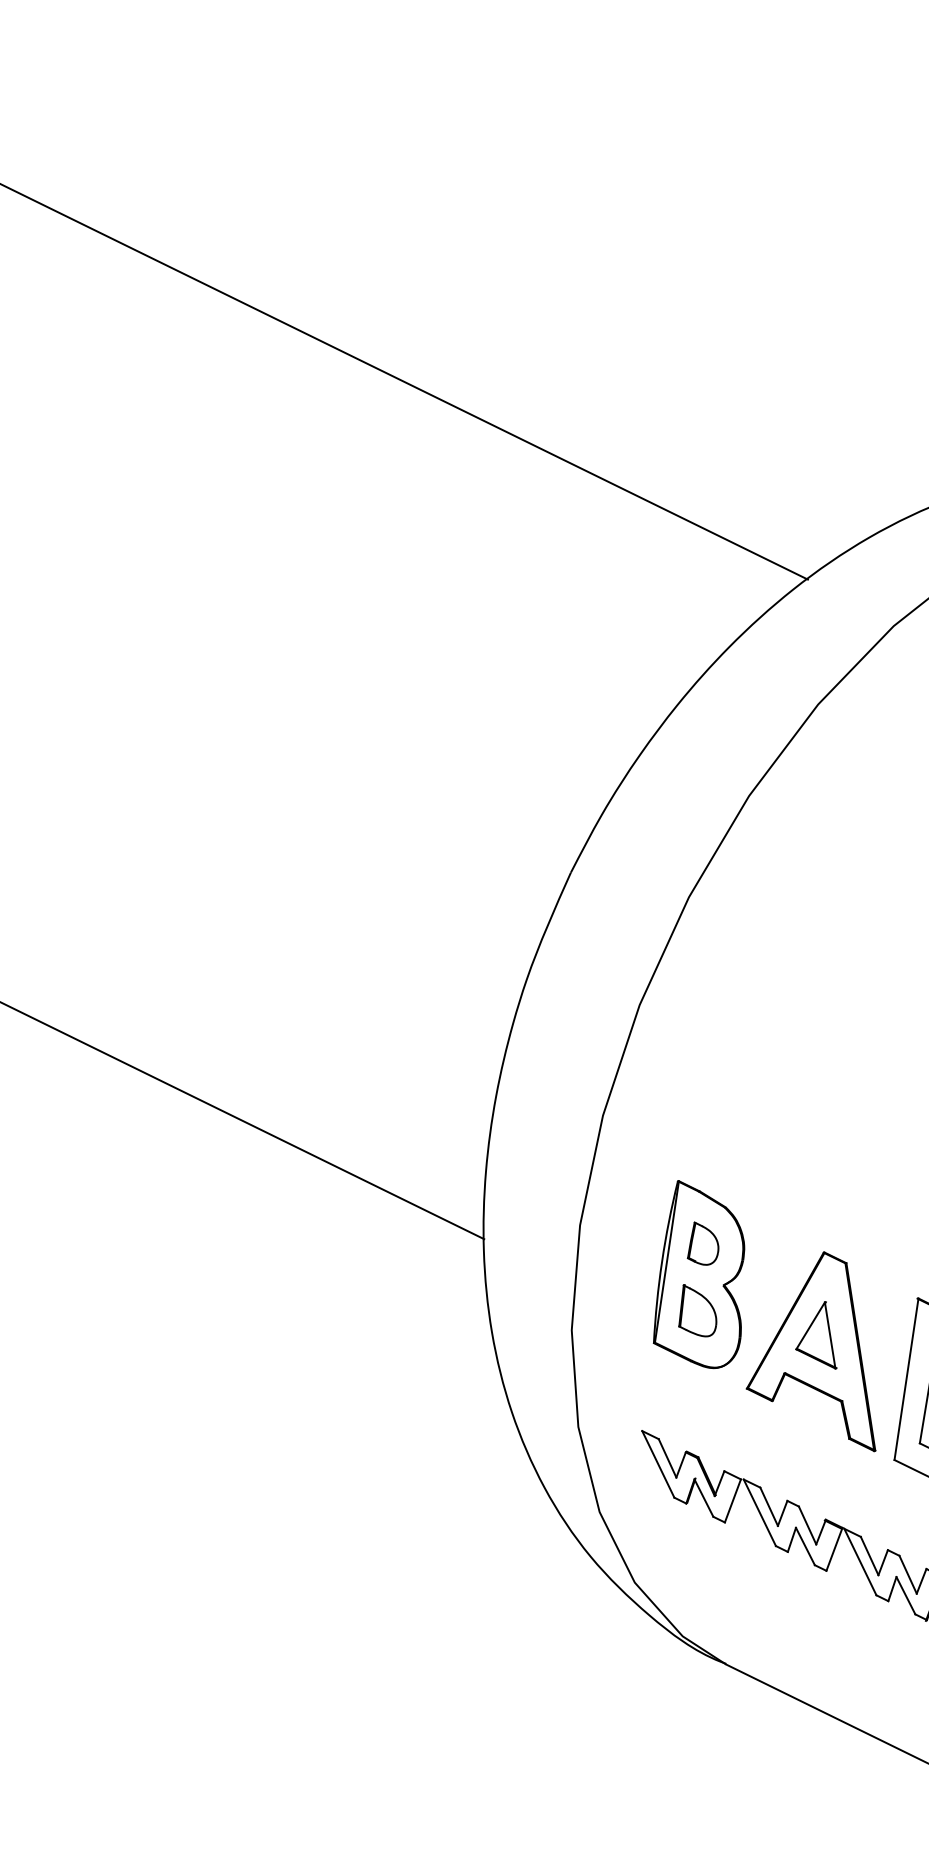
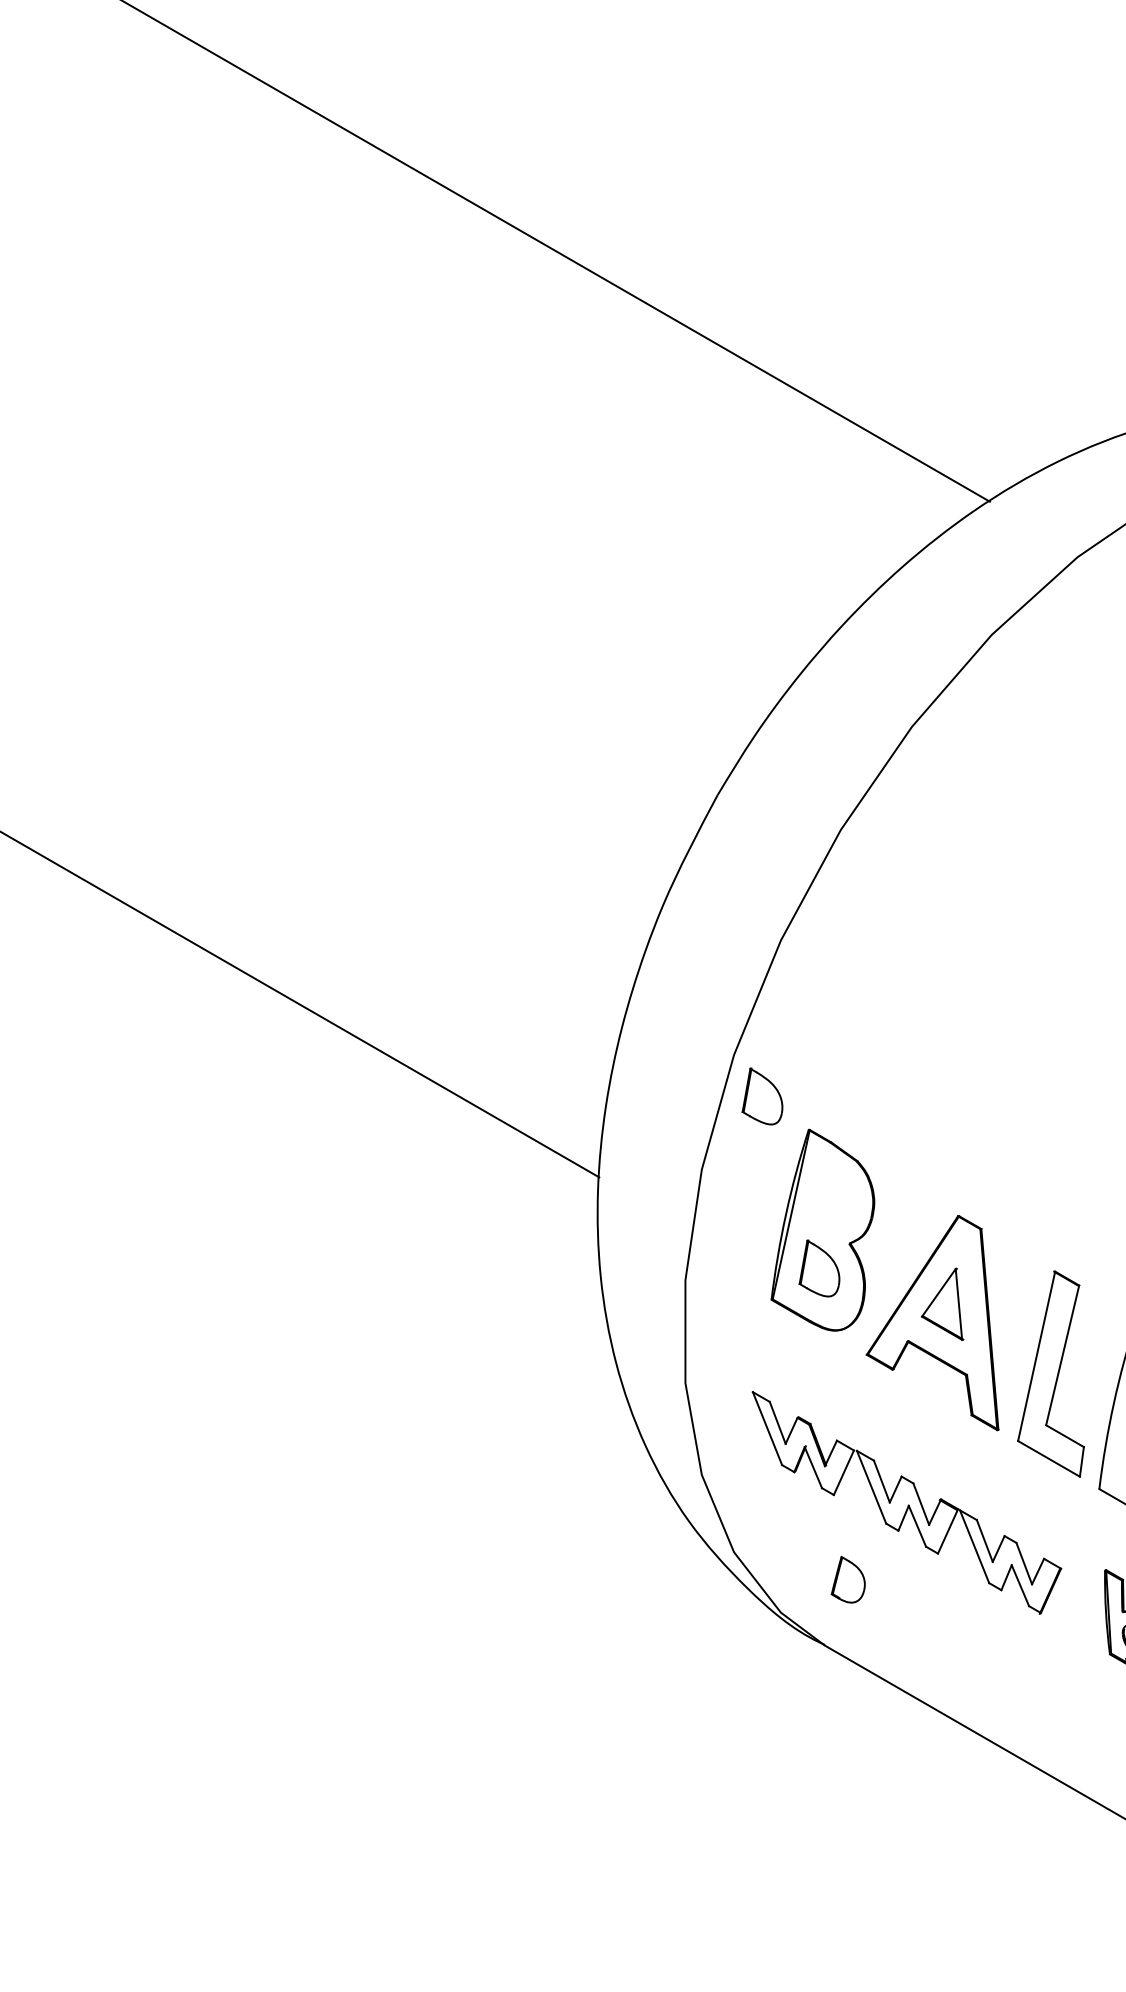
part: (632, 1152) -> (762, 1096), added
part: (701, 1243) -> (847, 1579), moved

